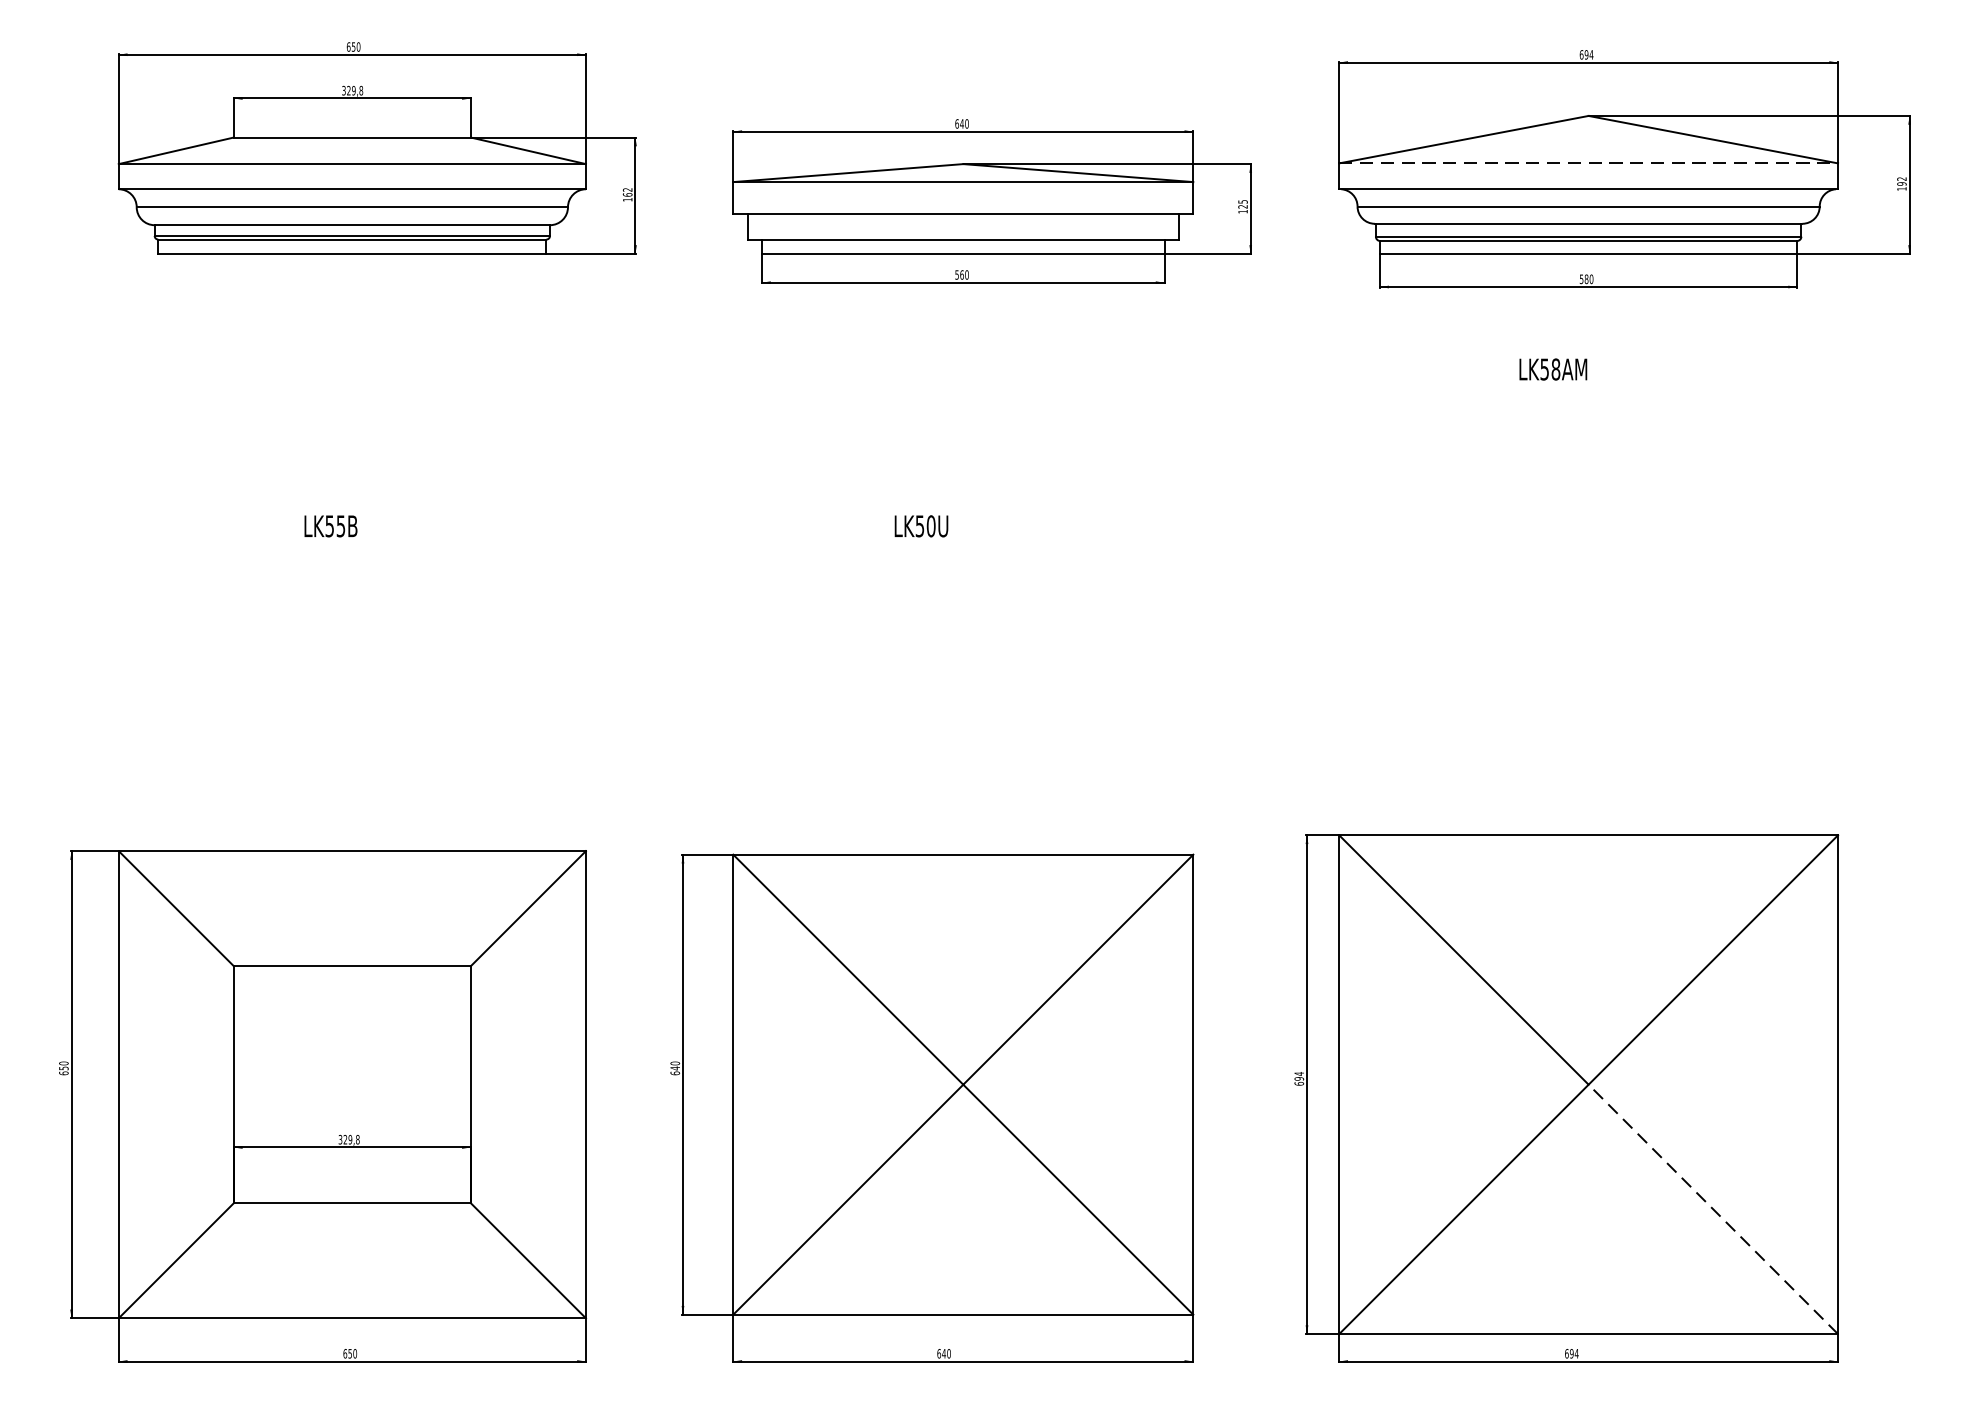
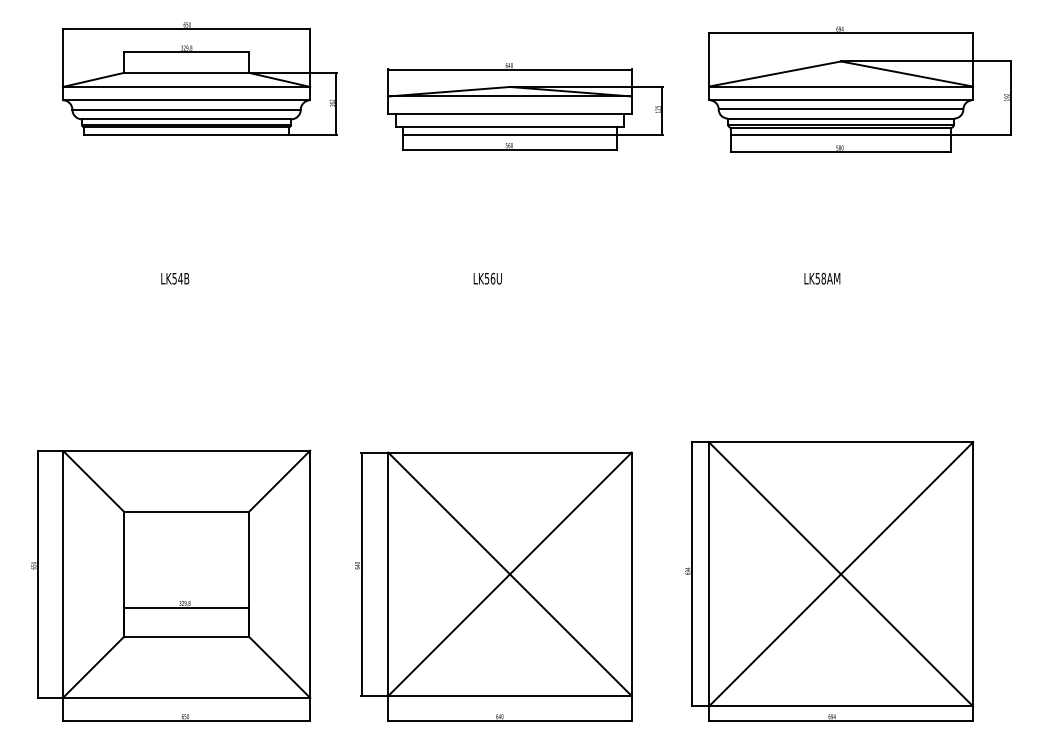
line: (1589, 163) -> (841, 86), dashed -> solid
text: (1553, 369) -> (822, 278), moved
text: (340, 525) -> (180, 278), LK55B -> LK54B
text: (932, 525) -> (493, 278), LK50U -> LK56U
line: (1712, 1207) -> (906, 639), dashed -> solid

